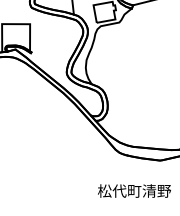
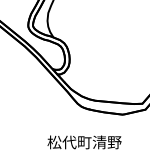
text: (134, 190) -> (84, 141), moved

